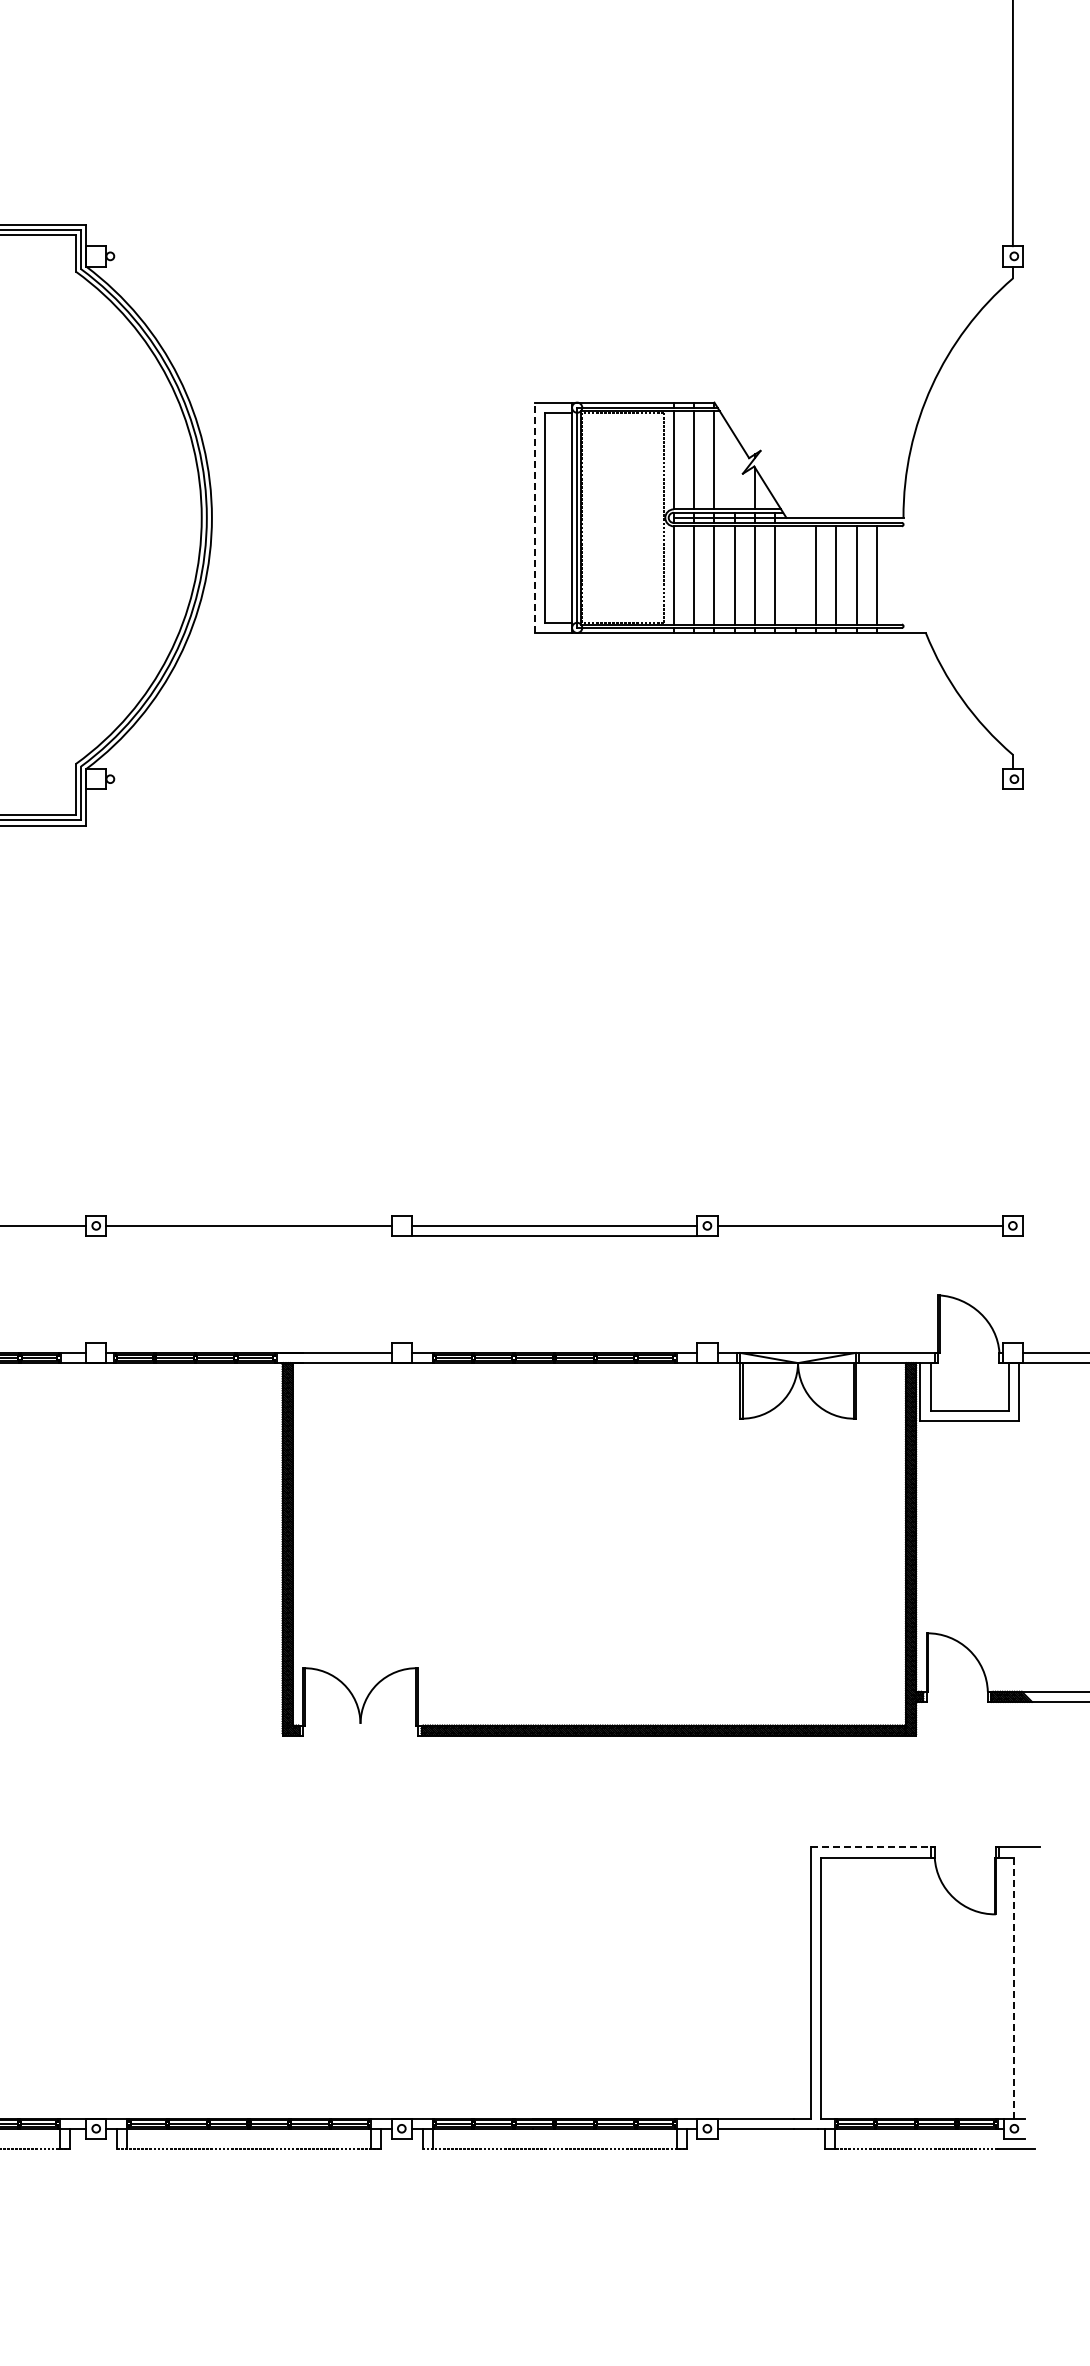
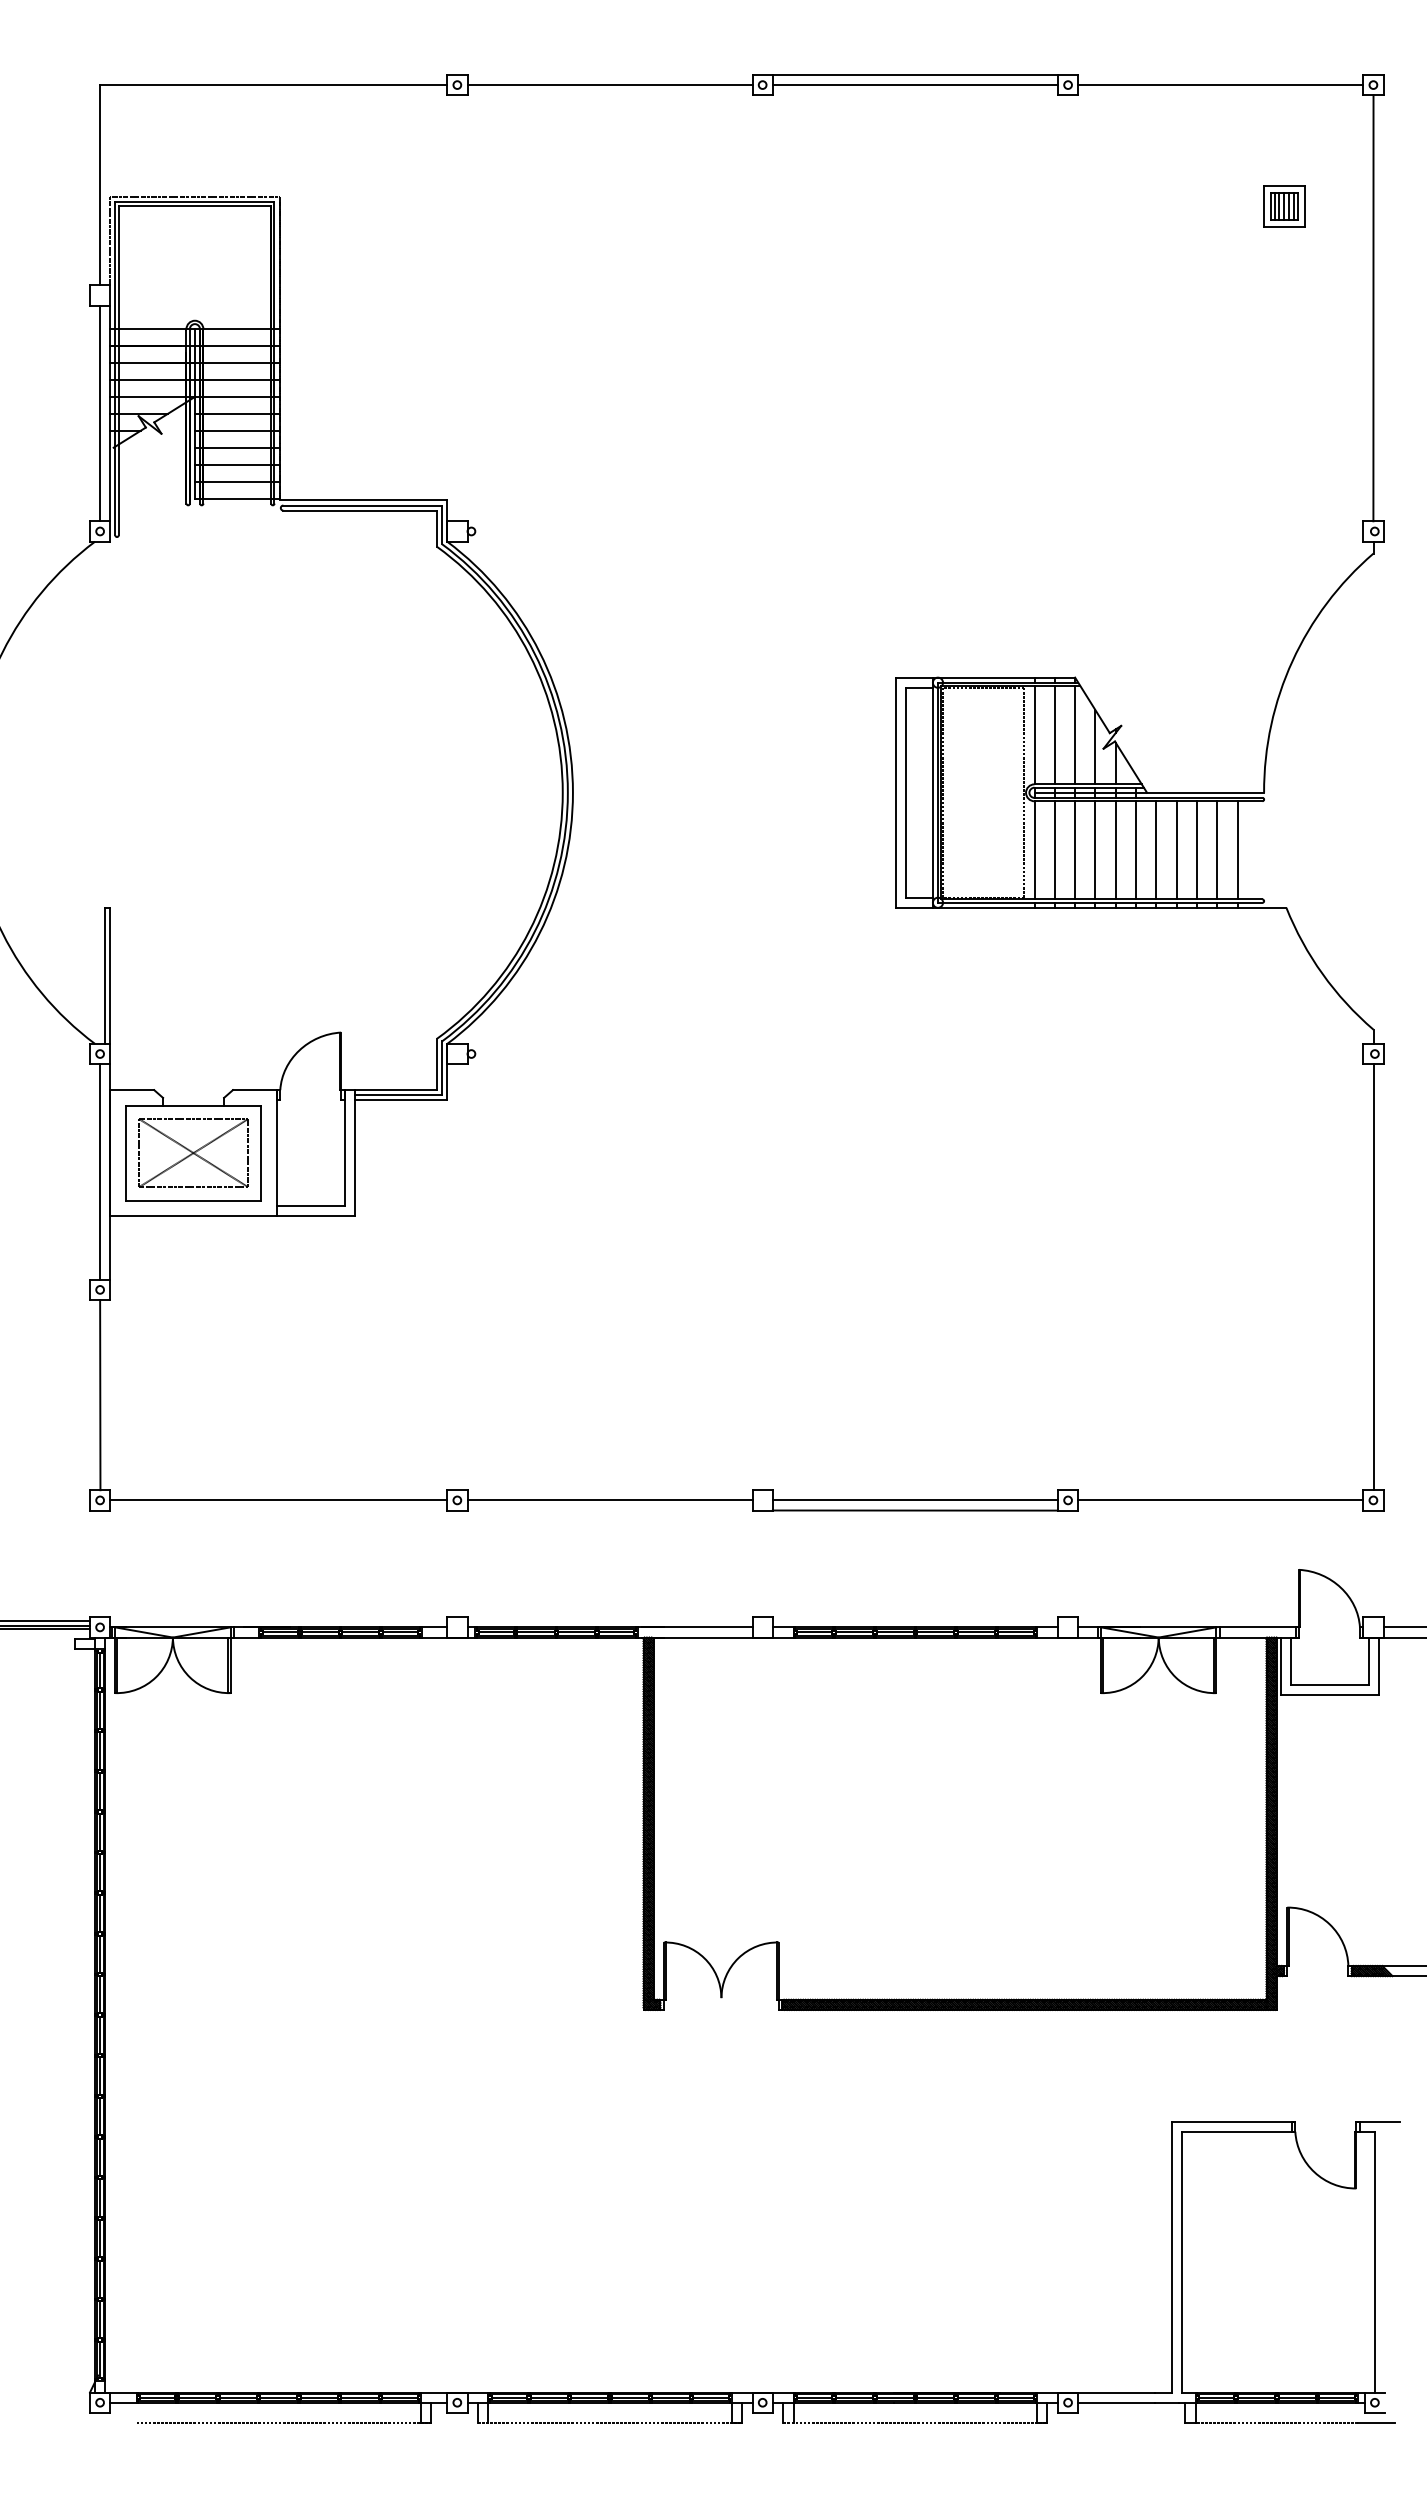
line: (734, 472) -> (1095, 747), added
line: (534, 517) -> (895, 792), dashed -> solid
line: (795, 575) -> (1156, 850), added
line: (1012, 1002) -> (1373, 1277), added
line: (872, 1847) -> (1233, 2121), dashed -> solid
line: (1013, 1987) -> (1374, 2261), dashed -> solid

